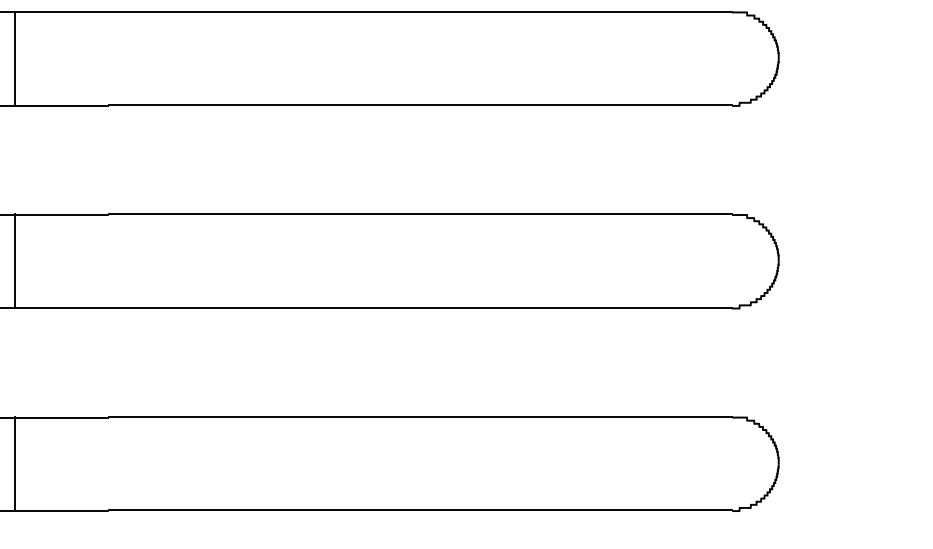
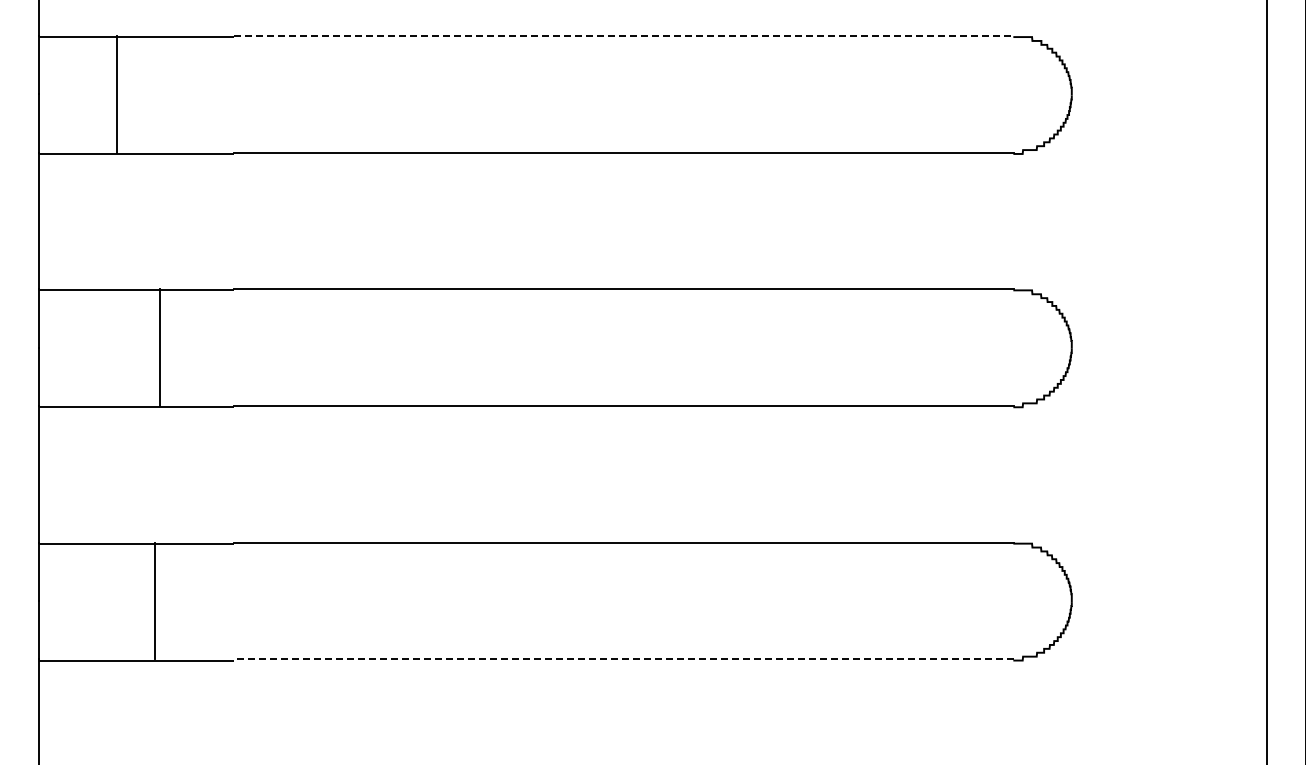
line: (420, 11) -> (623, 35), solid -> dashed
line: (15, 260) -> (160, 347), moved
line: (15, 463) -> (155, 600), moved
line: (420, 510) -> (623, 659), solid -> dashed

